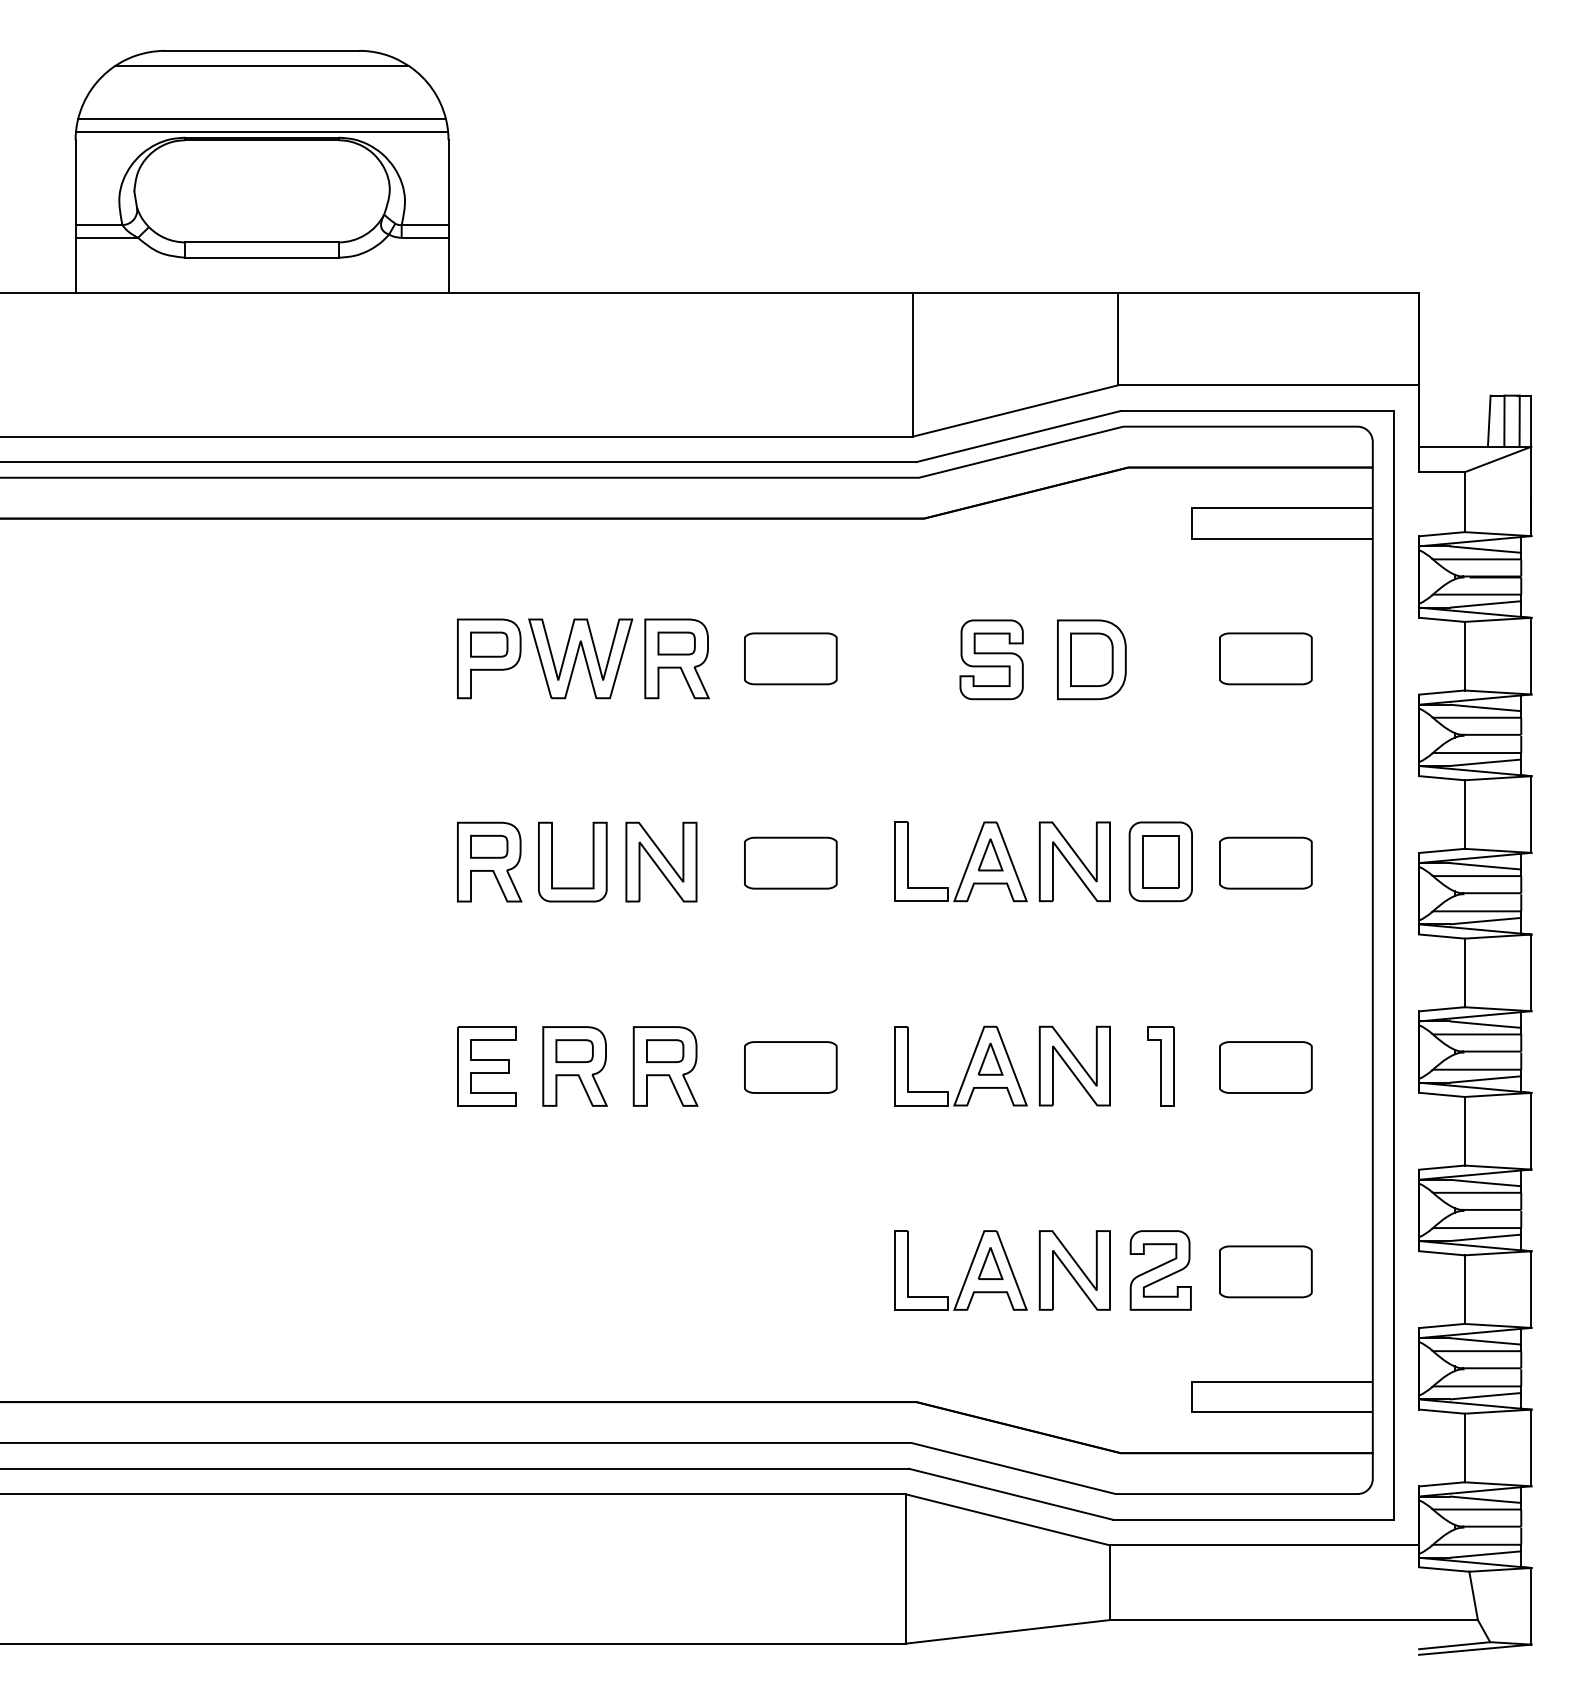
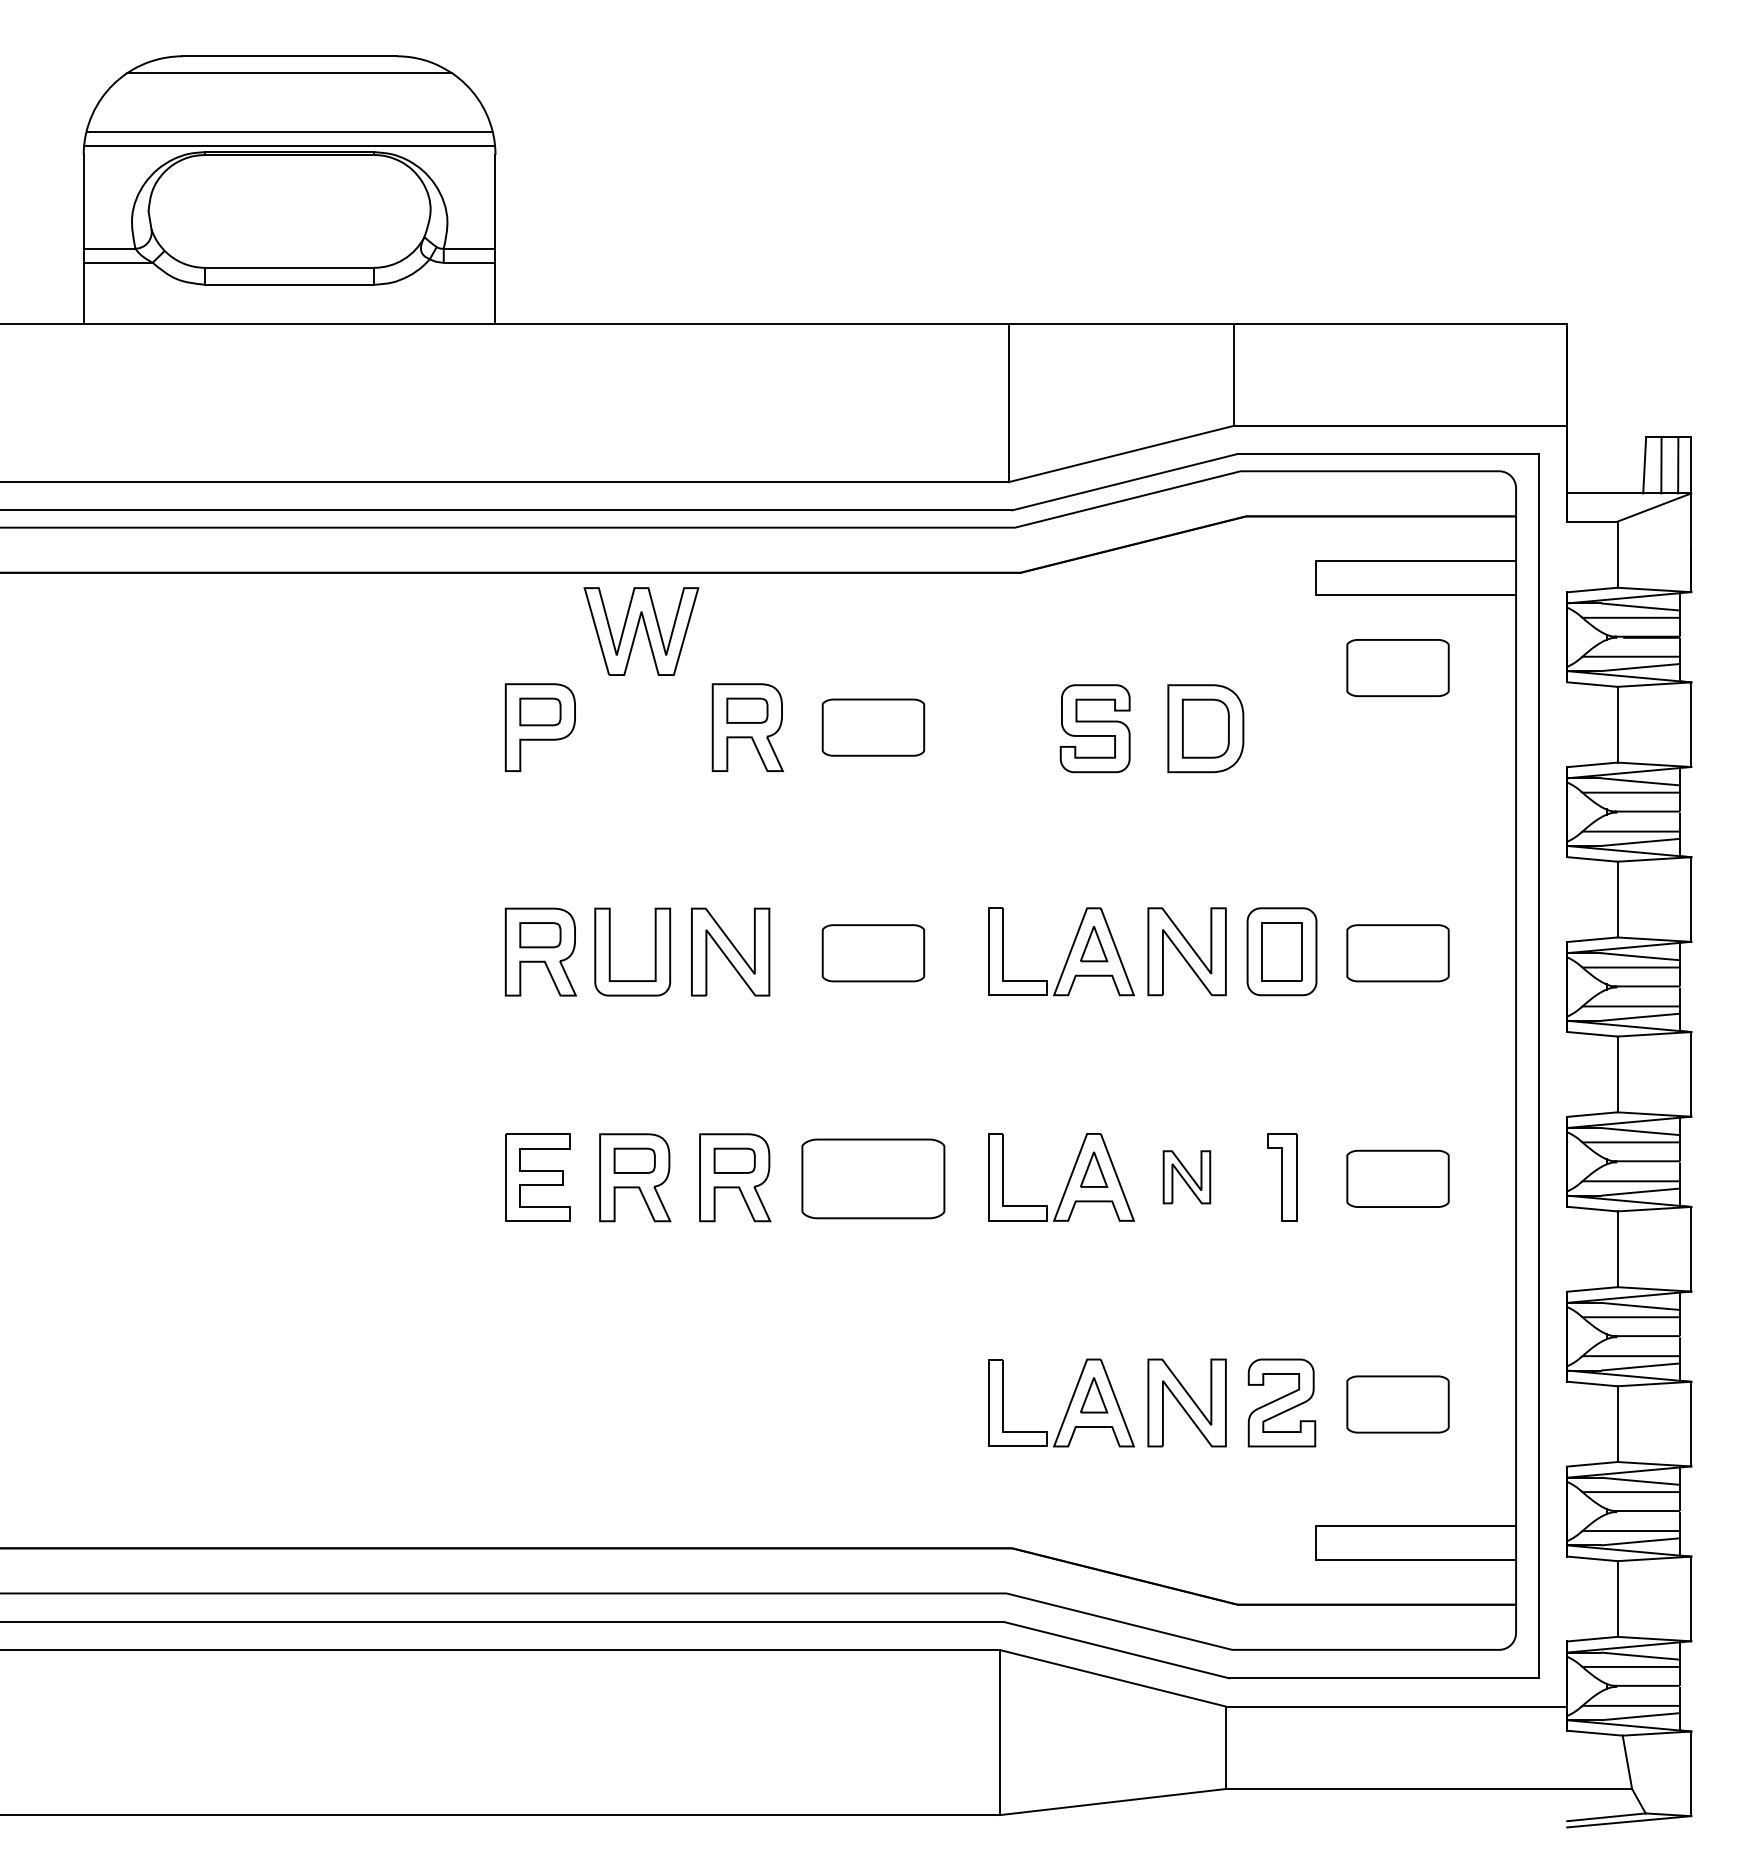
part: (580, 658) -> (641, 631), moved
part: (1265, 658) -> (1397, 667), moved
part: (1074, 1065) -> (1186, 1176), size x0.6
part: (790, 1067) -> (873, 1178), size x1.4

